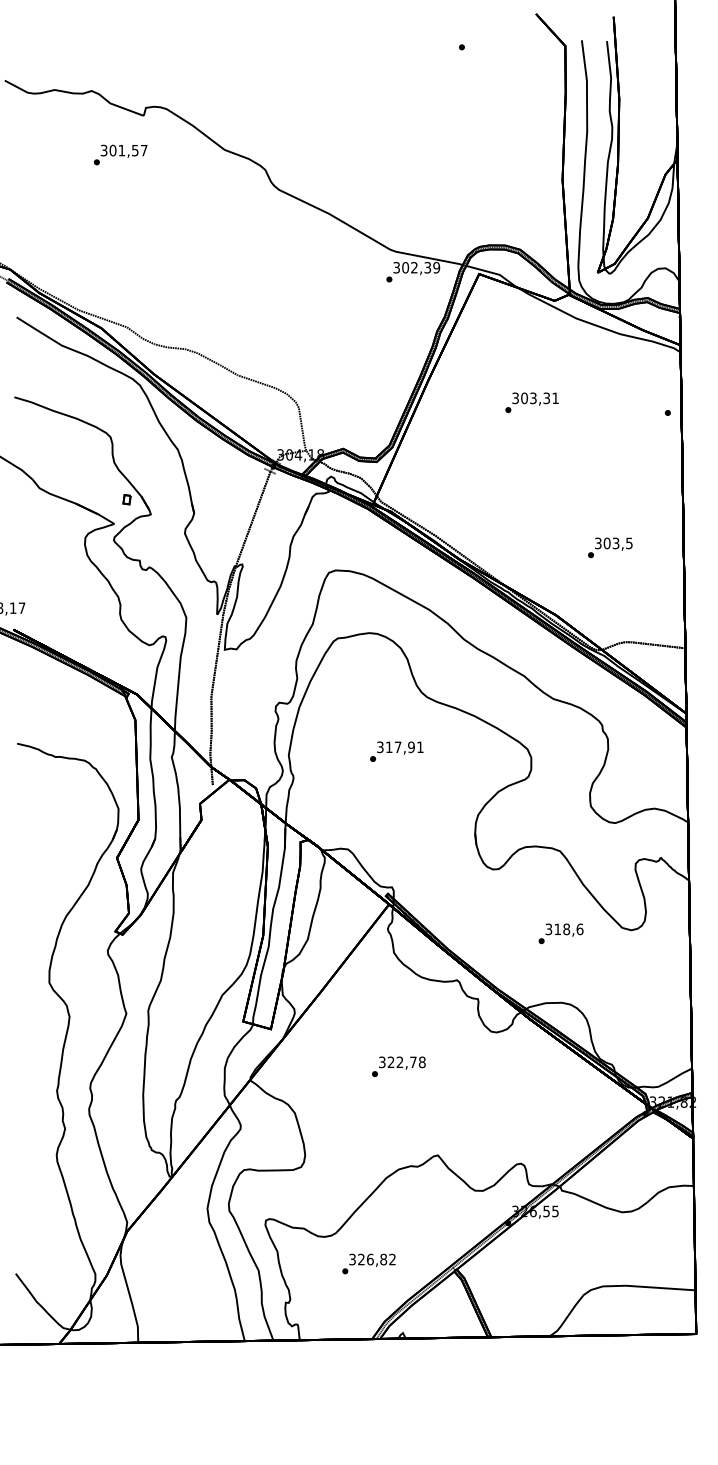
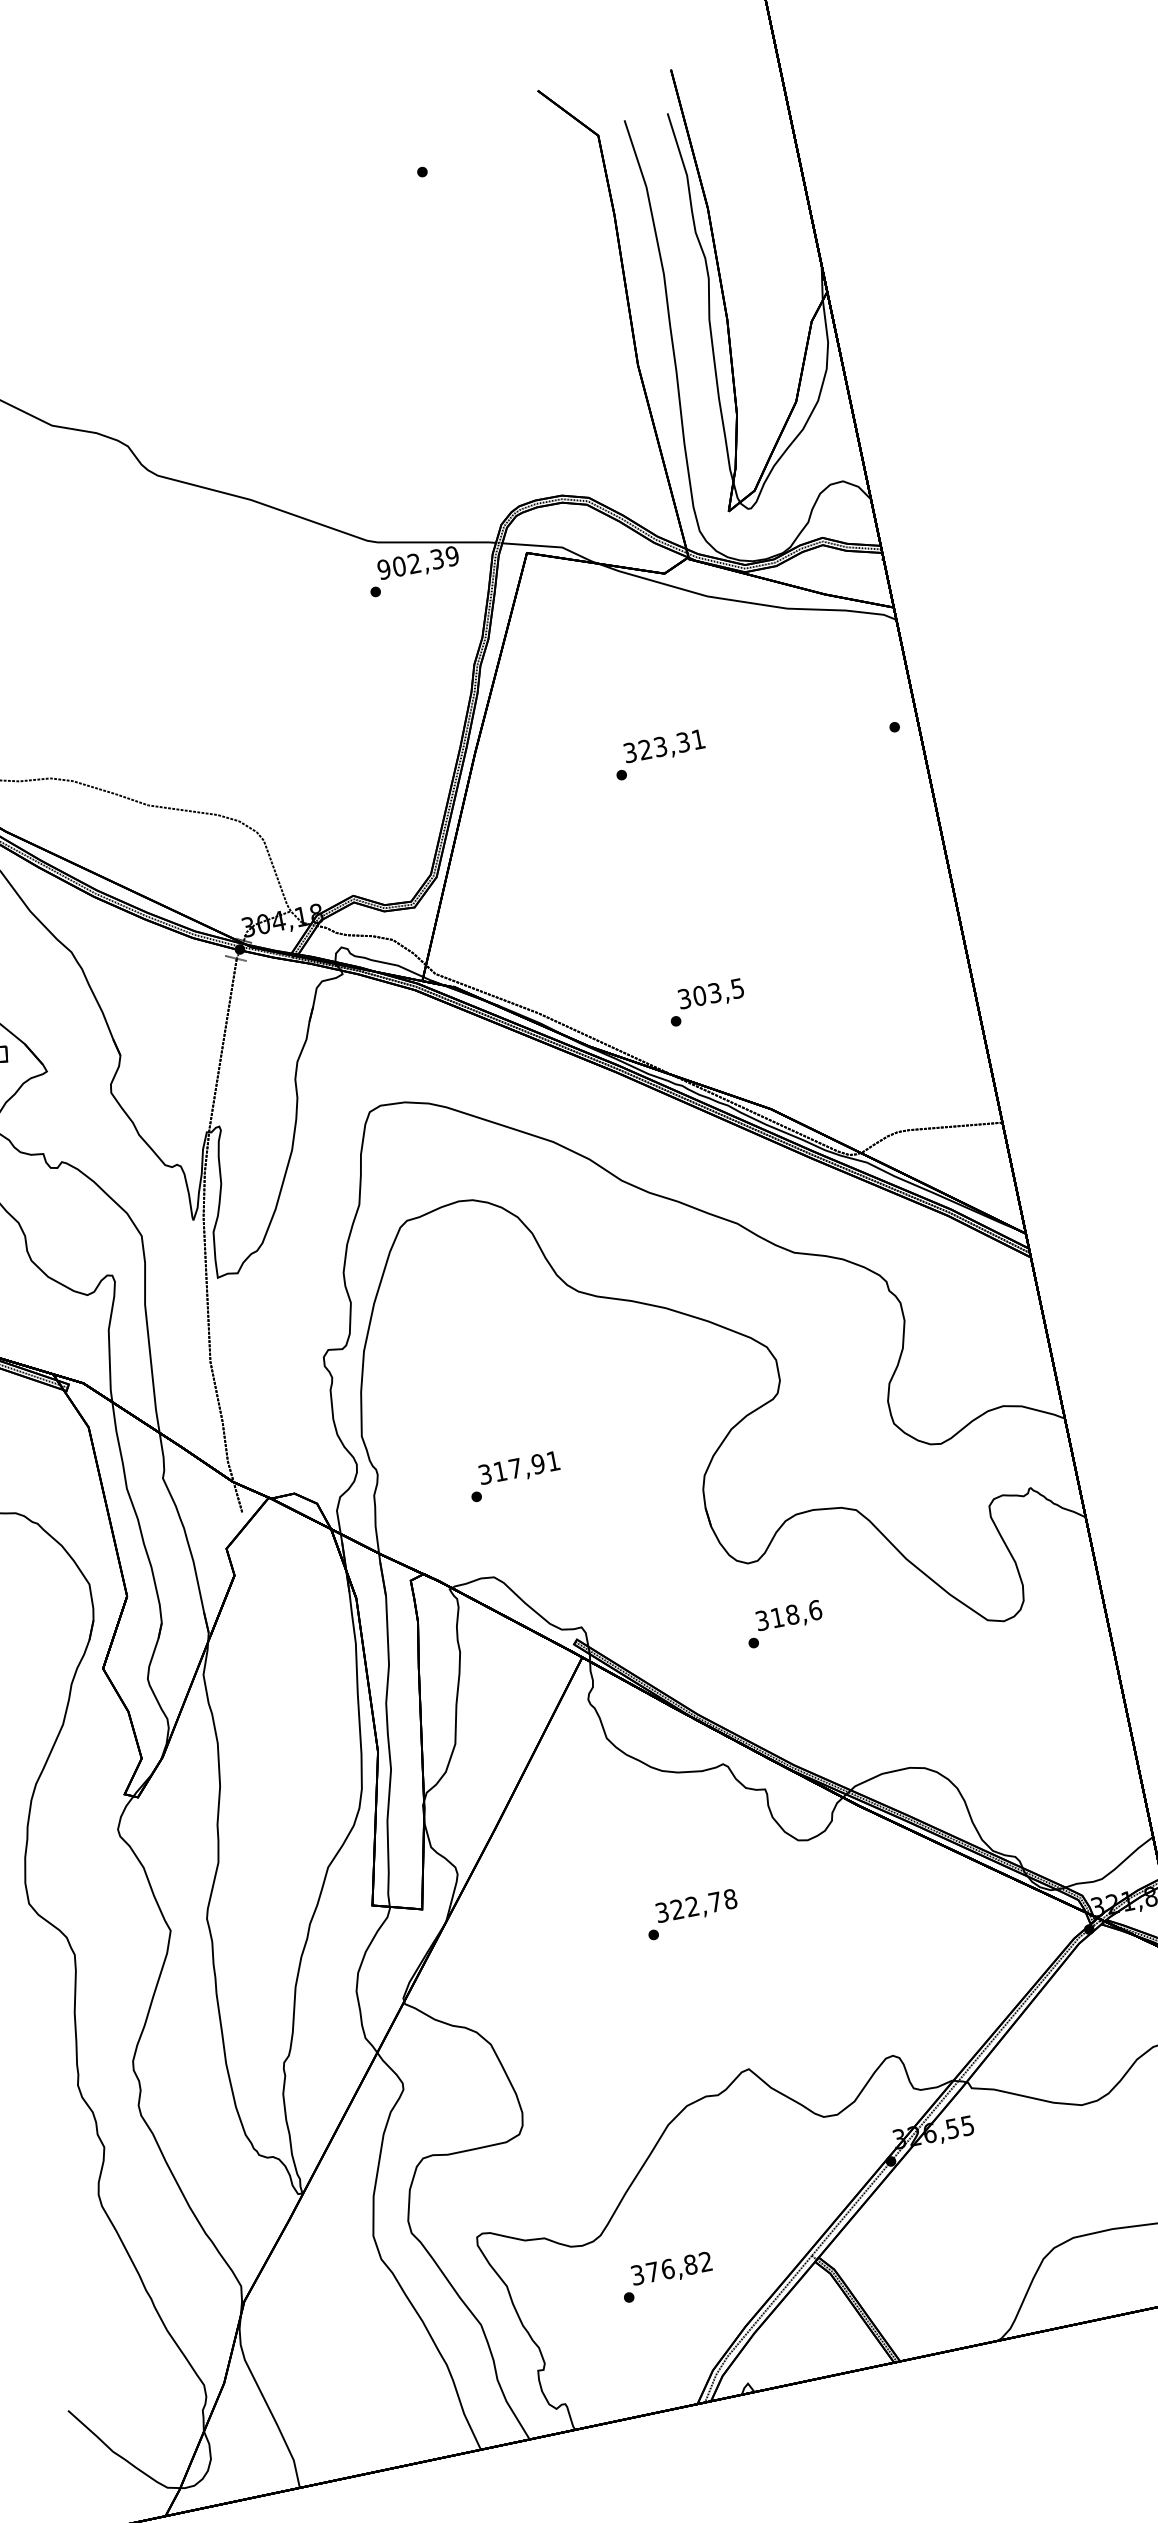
text: (396, 267) -> (383, 569), 302,39 -> 902,39
text: (524, 398) -> (645, 750), 303,31 -> 323,31
text: (610, 547) -> (706, 1001), moved
text: (396, 751) -> (514, 1476), moved
text: (560, 933) -> (783, 1623), moved
text: (398, 1066) -> (691, 1914), moved
text: (361, 1259) -> (652, 2271), 326,82 -> 376,82

